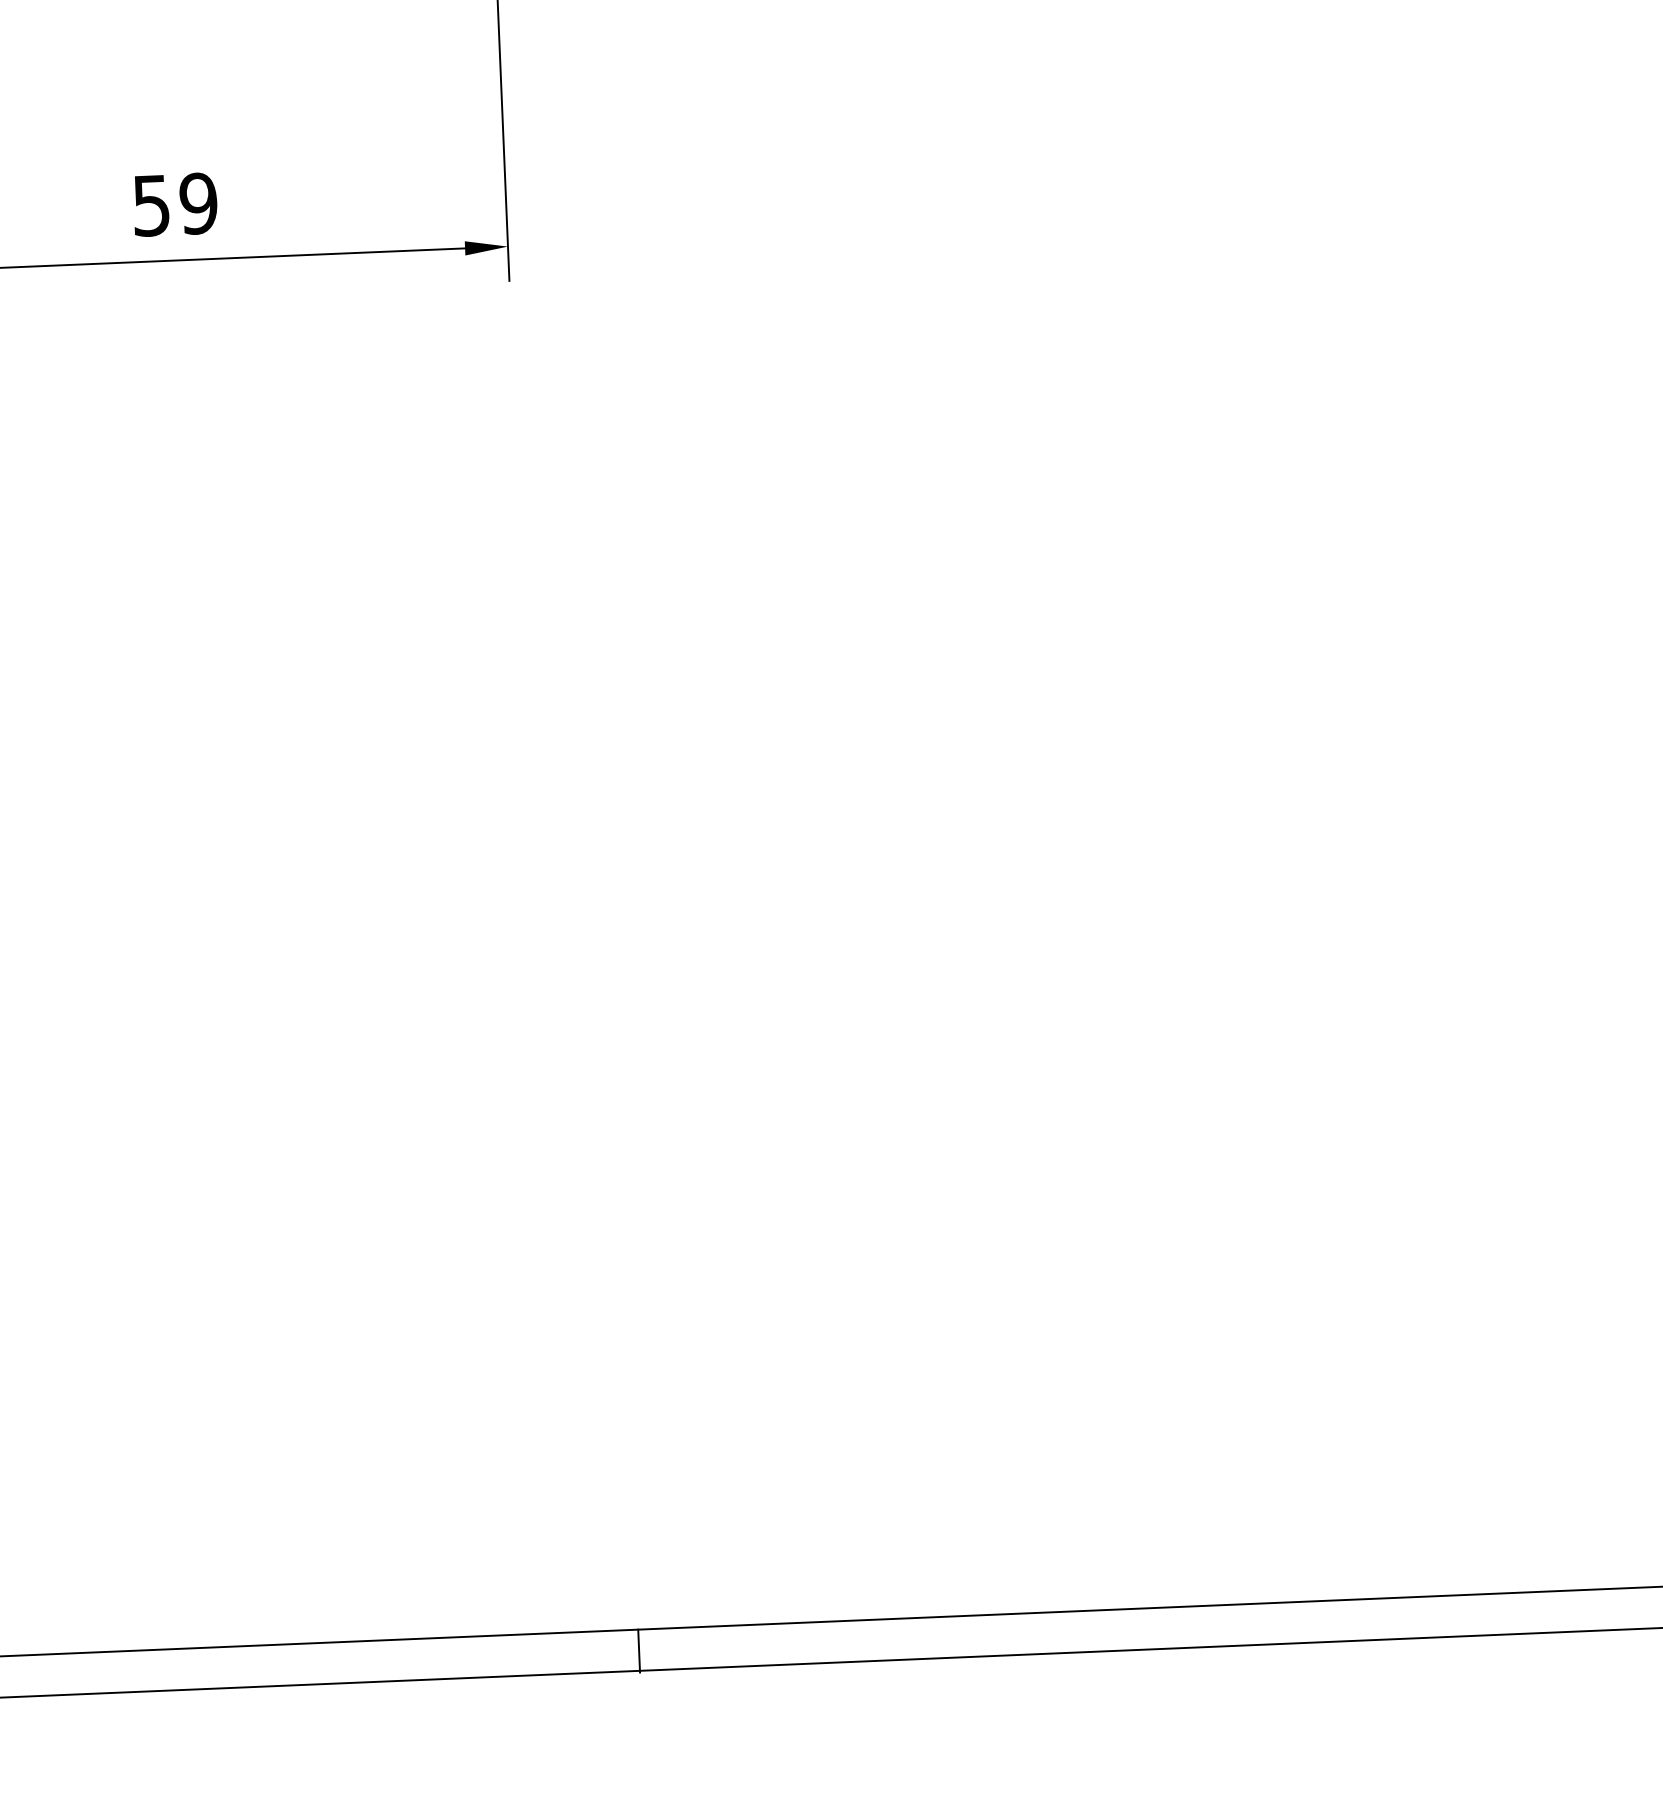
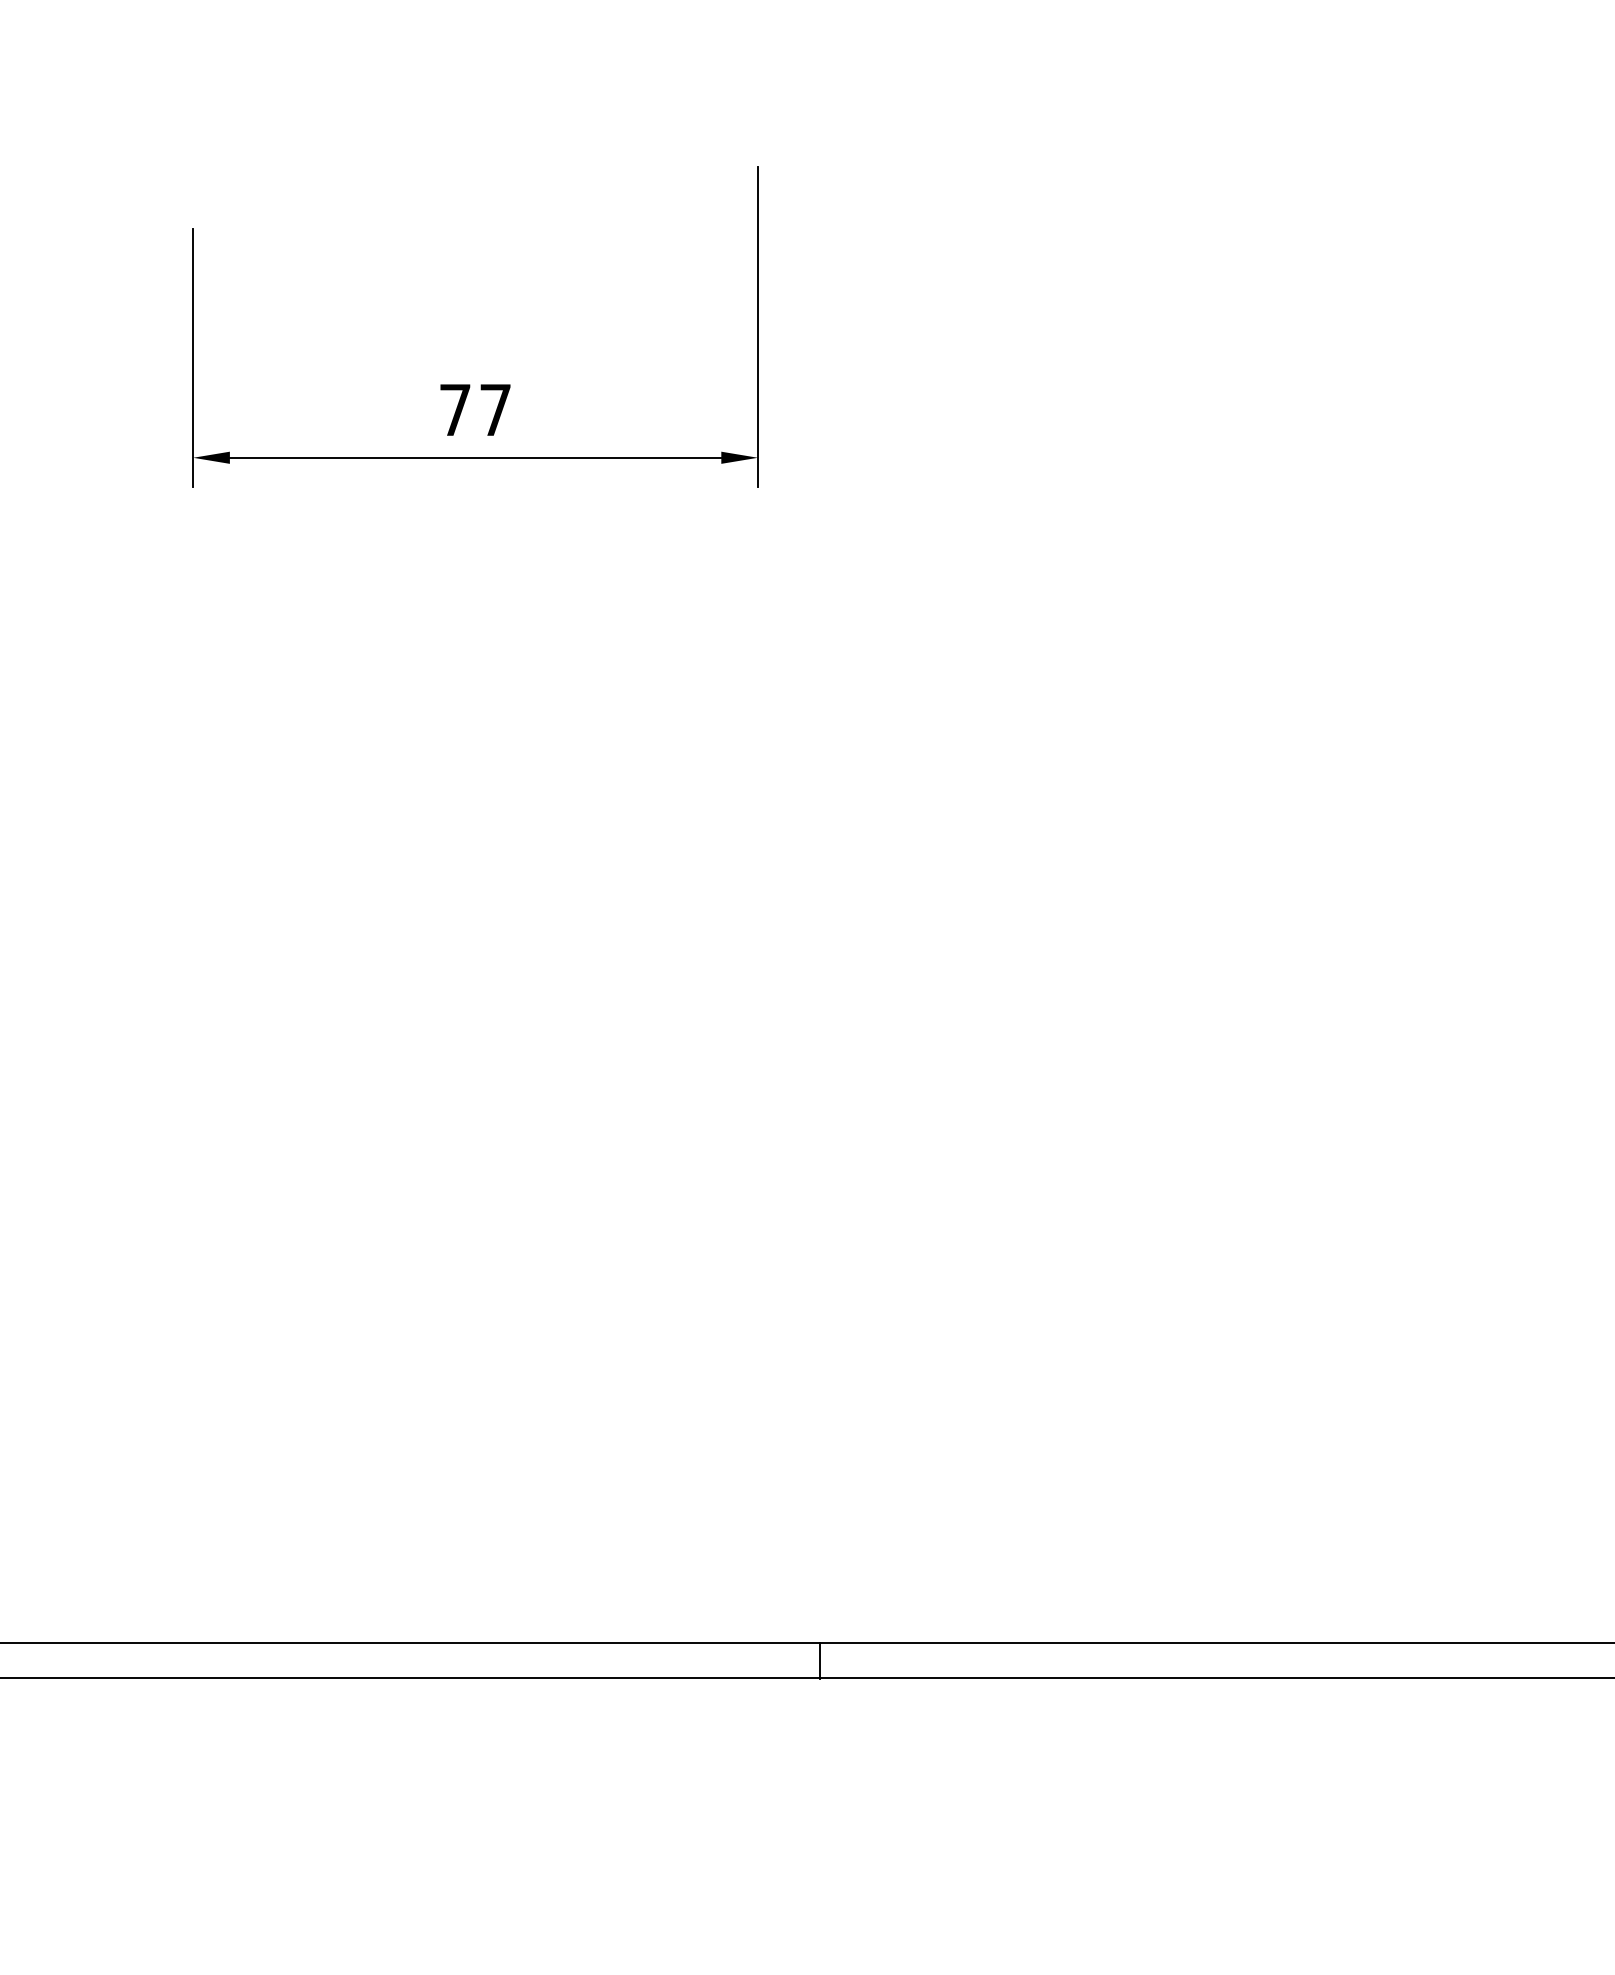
text: (175, 203) -> (475, 409), 59 -> 77

